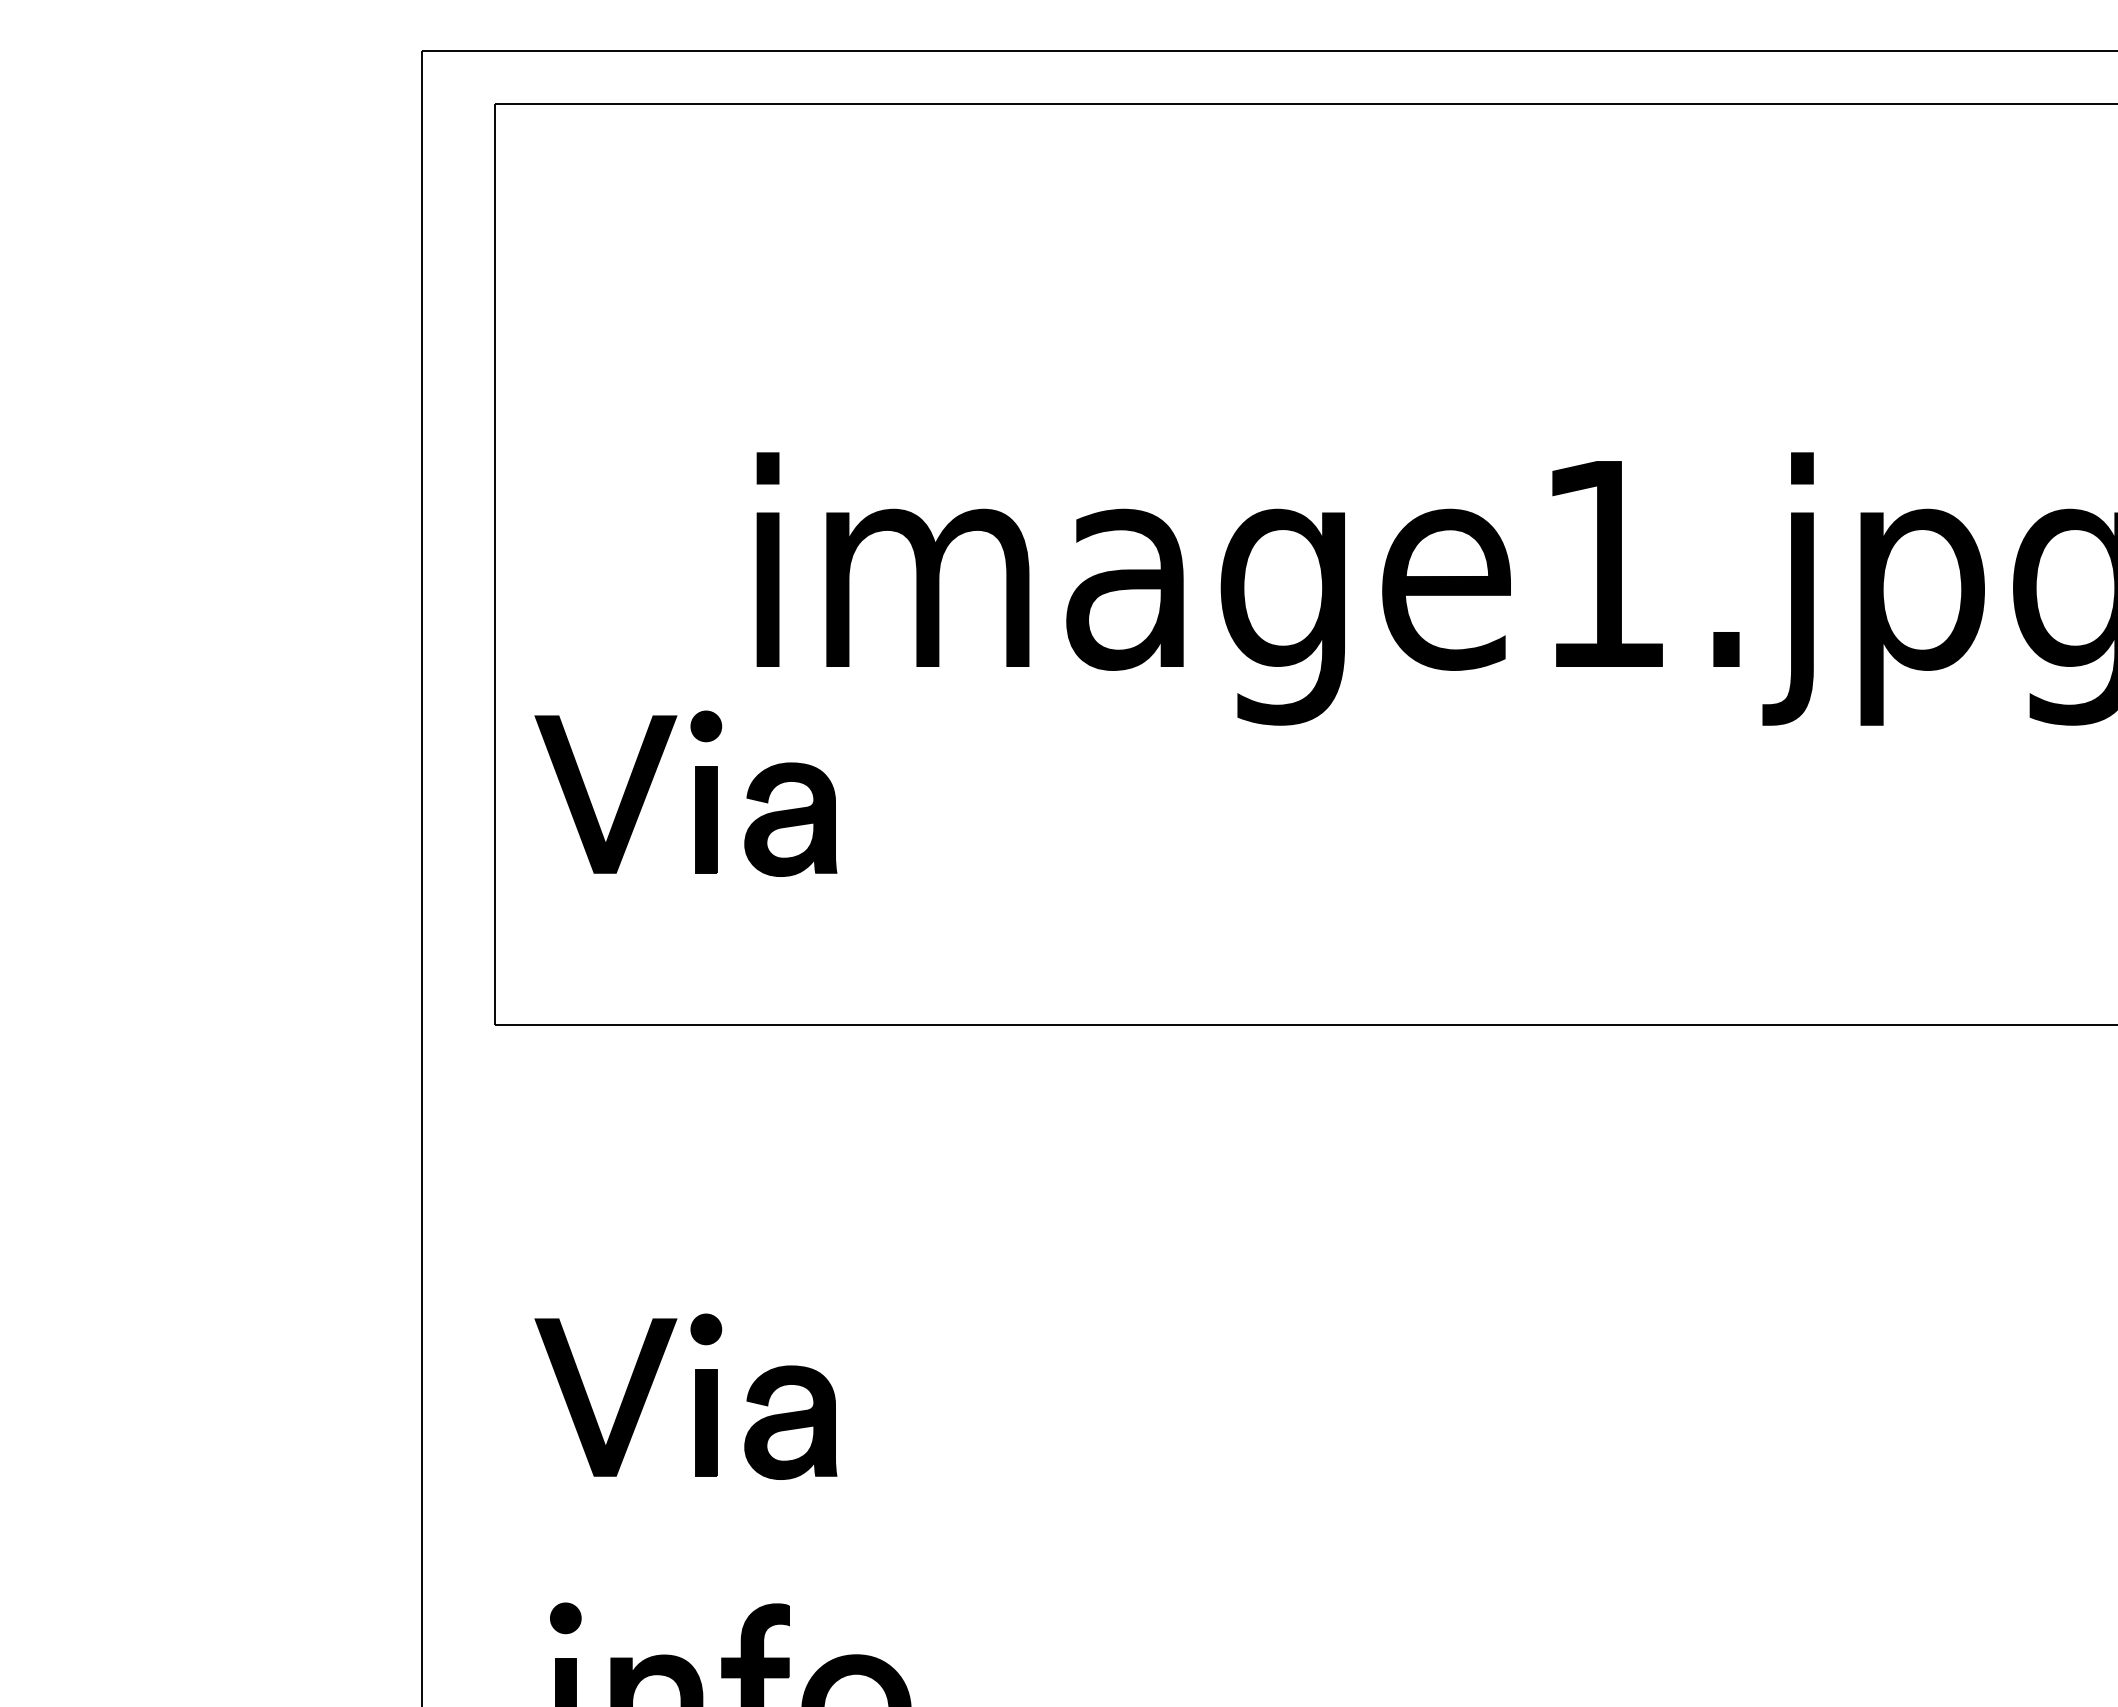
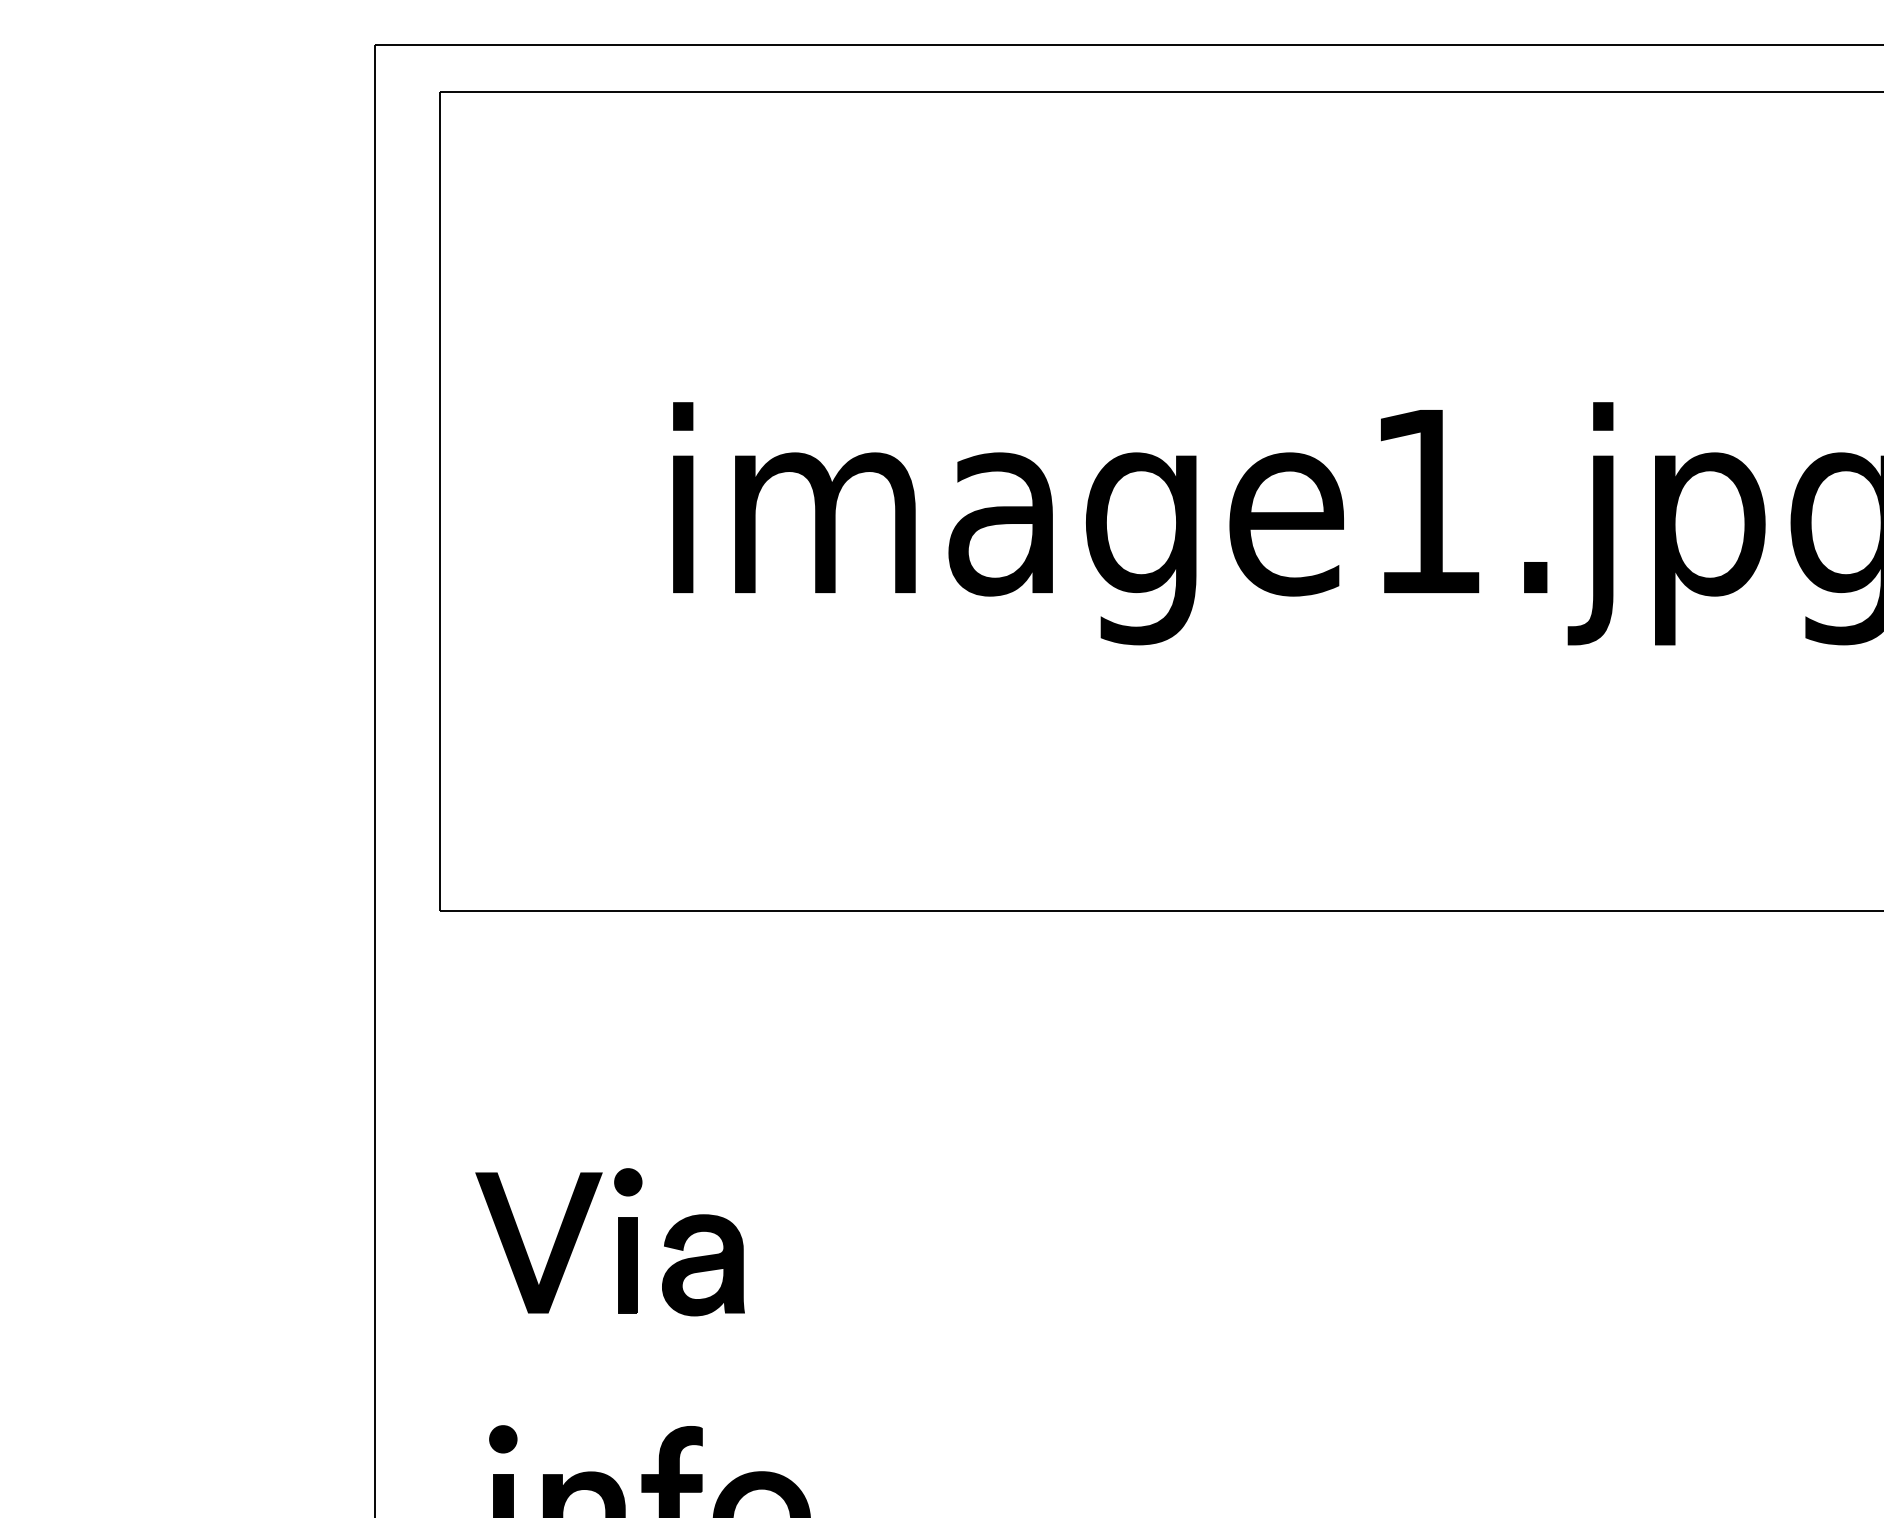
part: (695, 793) -> (618, 705), removed

